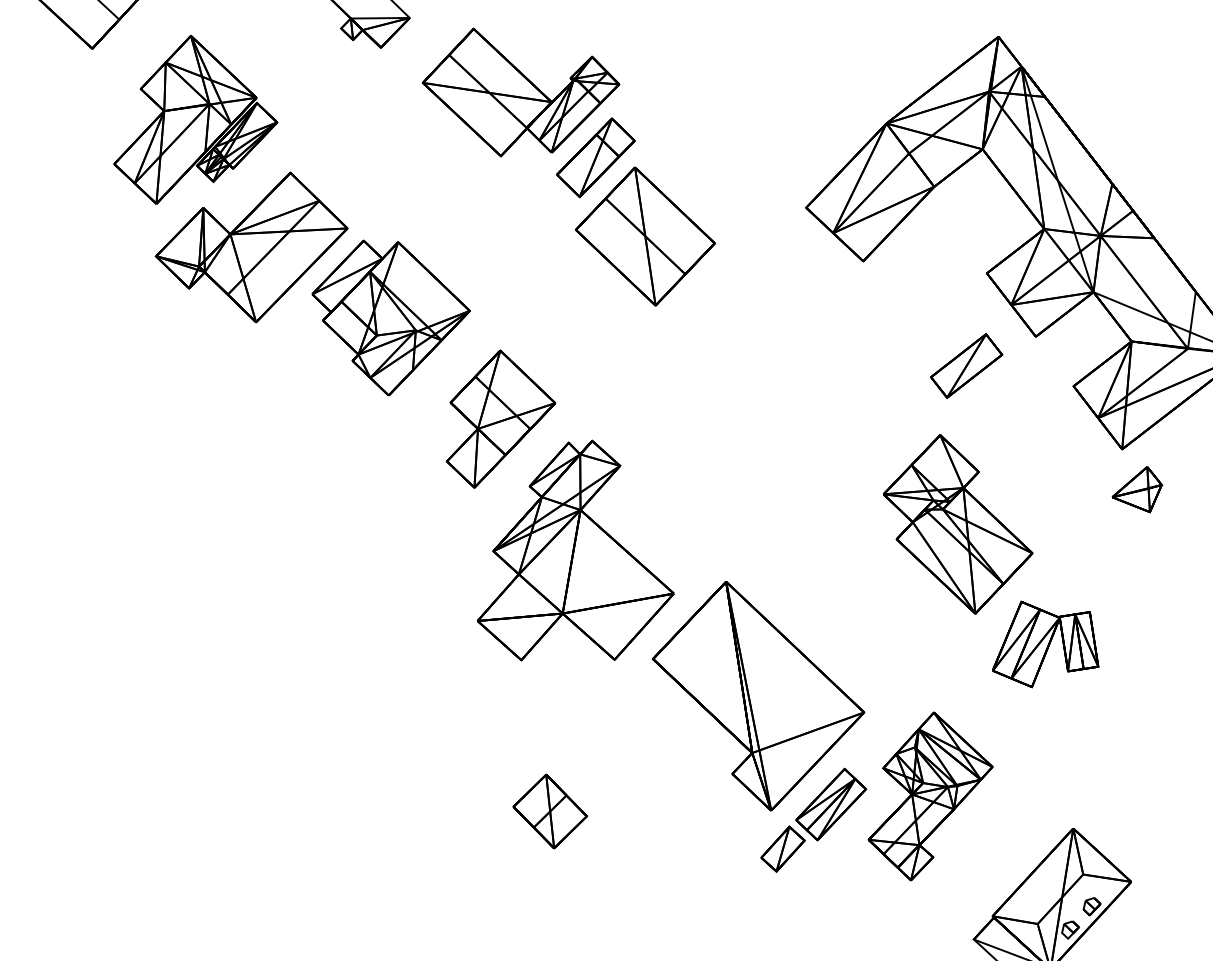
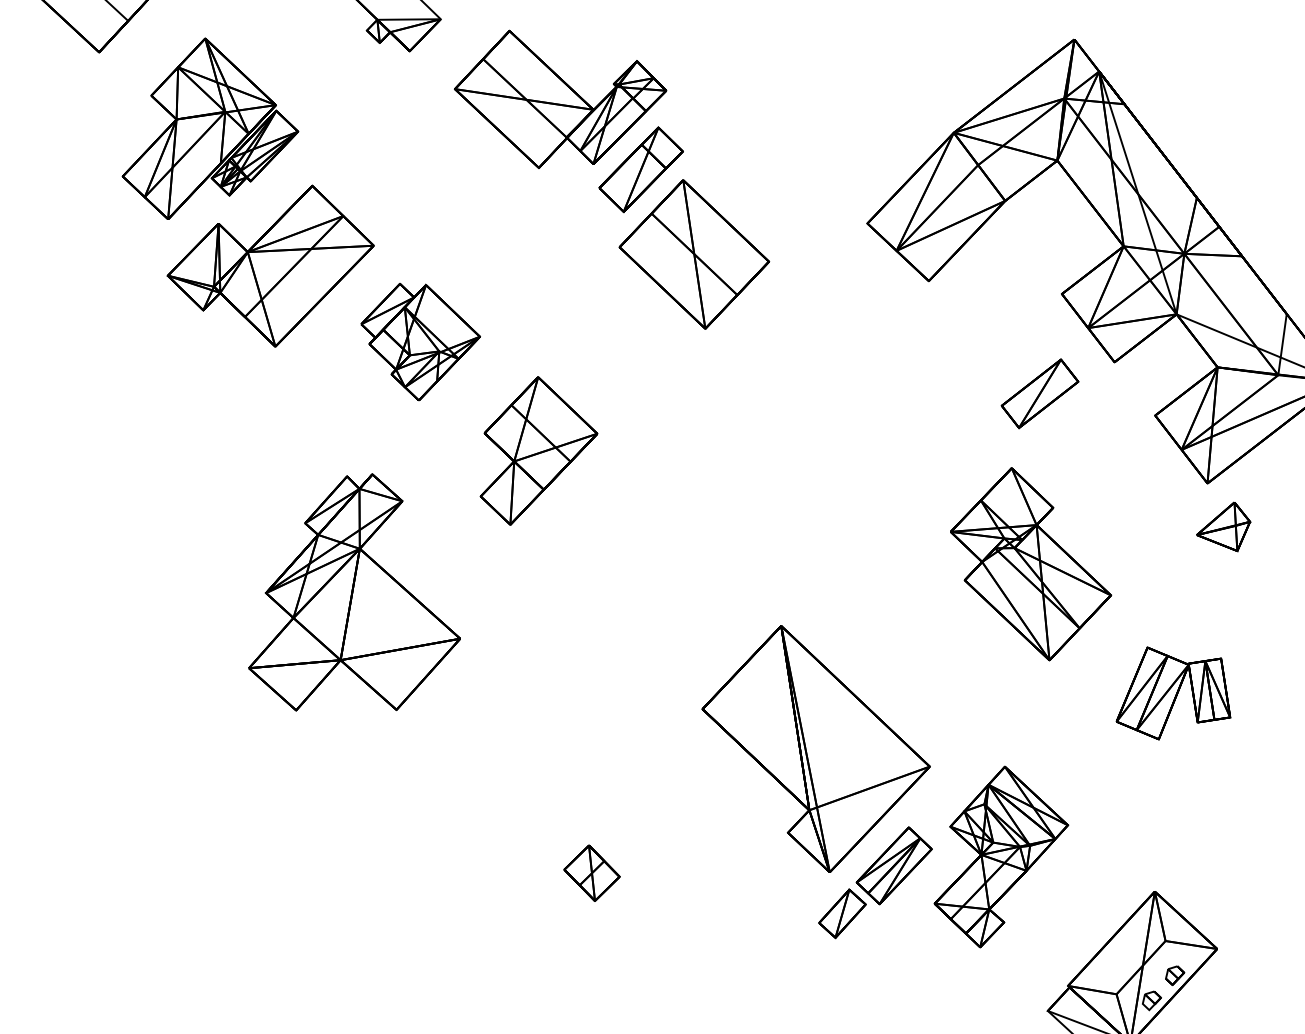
part: (390, 317) -> (420, 341), size x0.7
part: (575, 550) -> (354, 592), moved
part: (1045, 644) -> (1173, 693), moved
part: (550, 811) -> (592, 873), size x0.7

